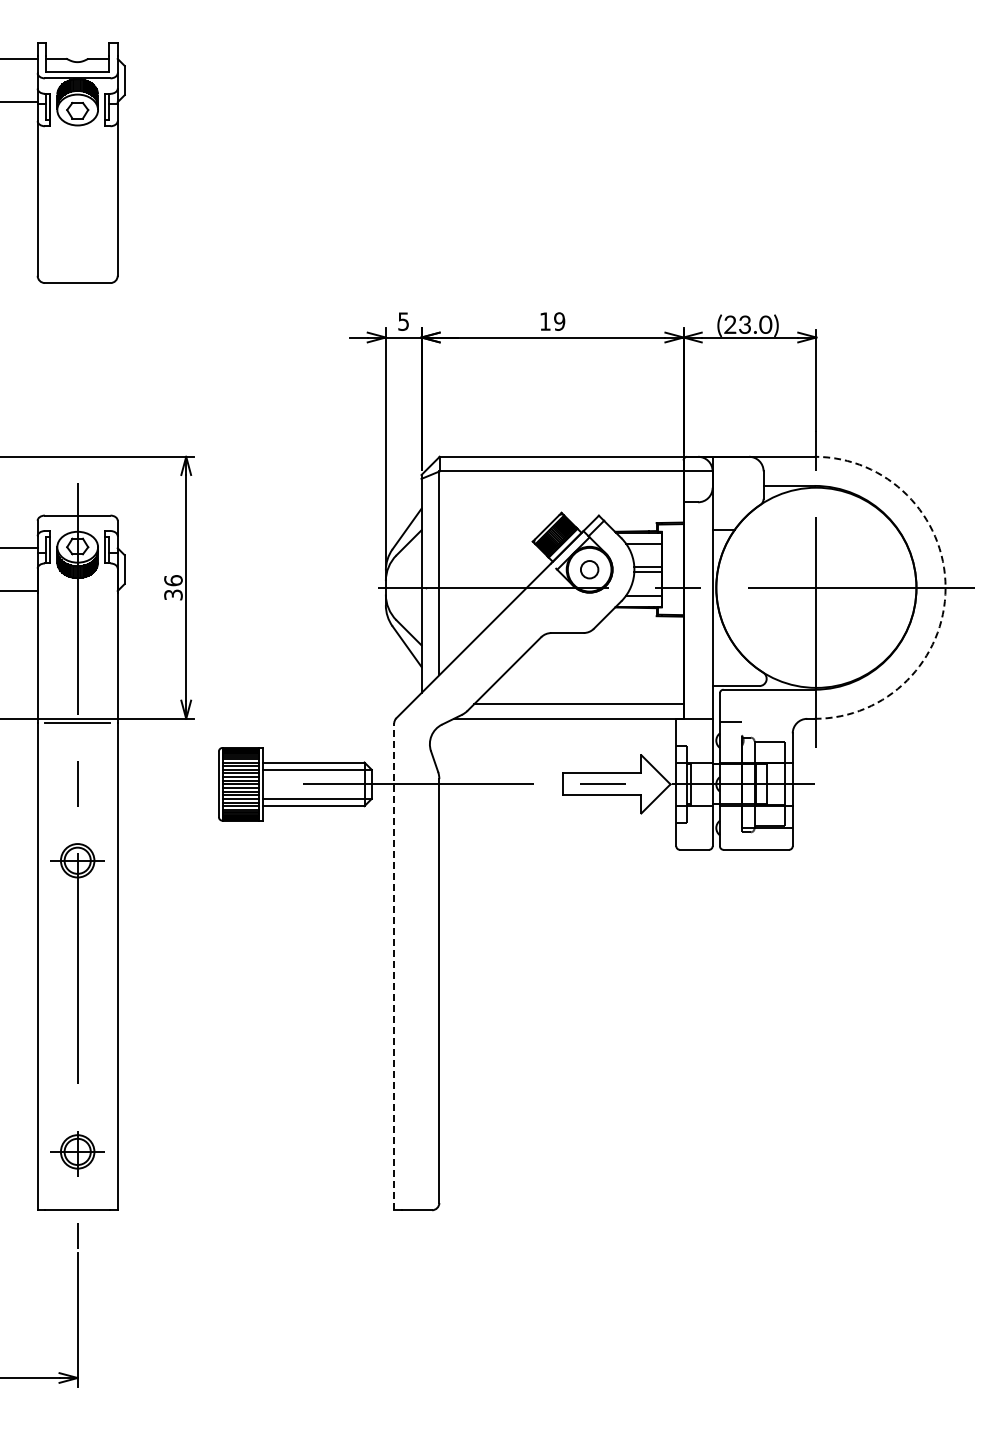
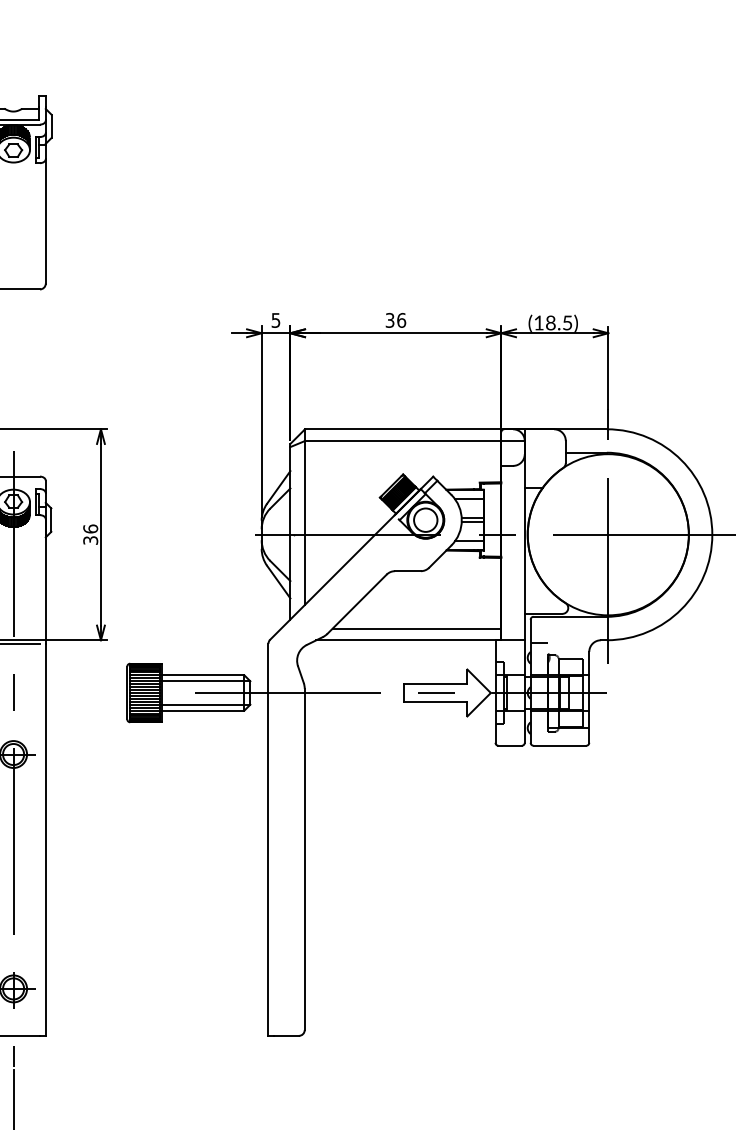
text: (552, 321) -> (395, 320), 19 -> 36
text: (748, 324) -> (553, 322), (23.0) -> (18.5)
circle: (589, 569) -> (425, 520), size x1.67
arc: (945, 587) -> (712, 534), dashed -> solid
line: (394, 966) -> (268, 839), dashed -> solid

